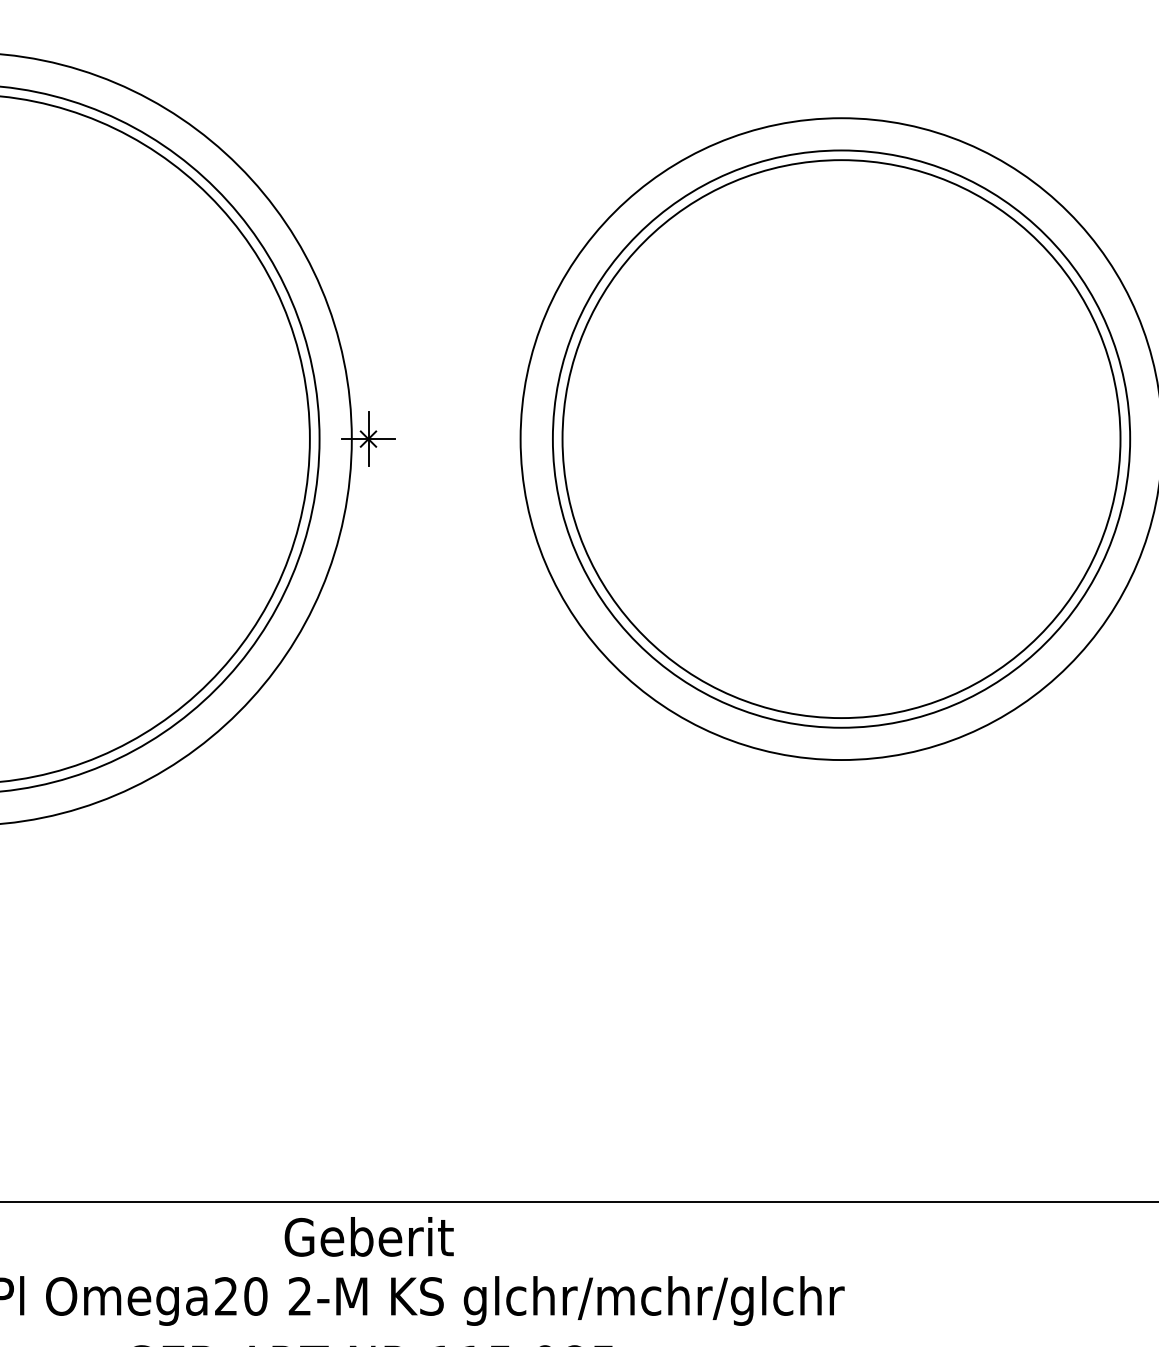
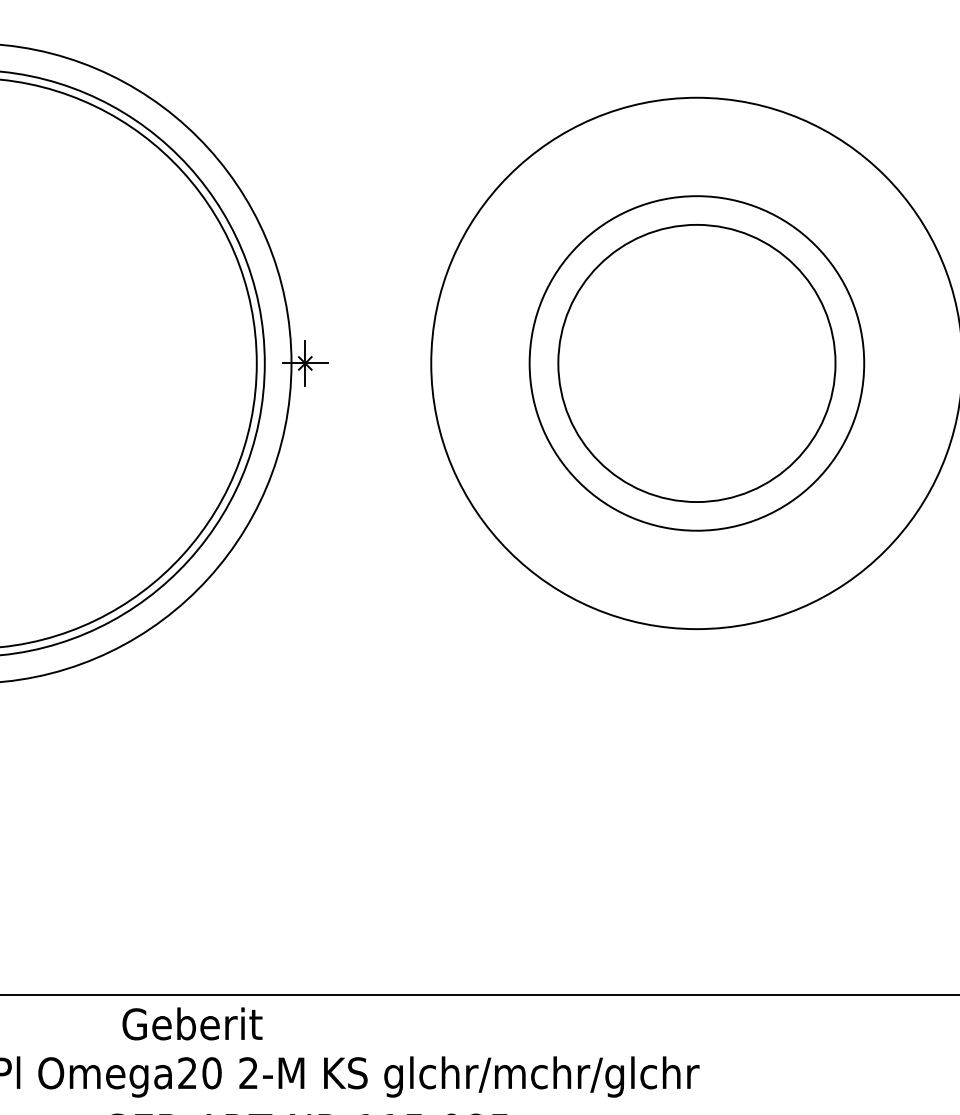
circle: (841, 438) -> (696, 362), size x0.7
circle: (841, 439) -> (696, 363), size x0.6
text: (368, 1236) -> (191, 1023), moved

